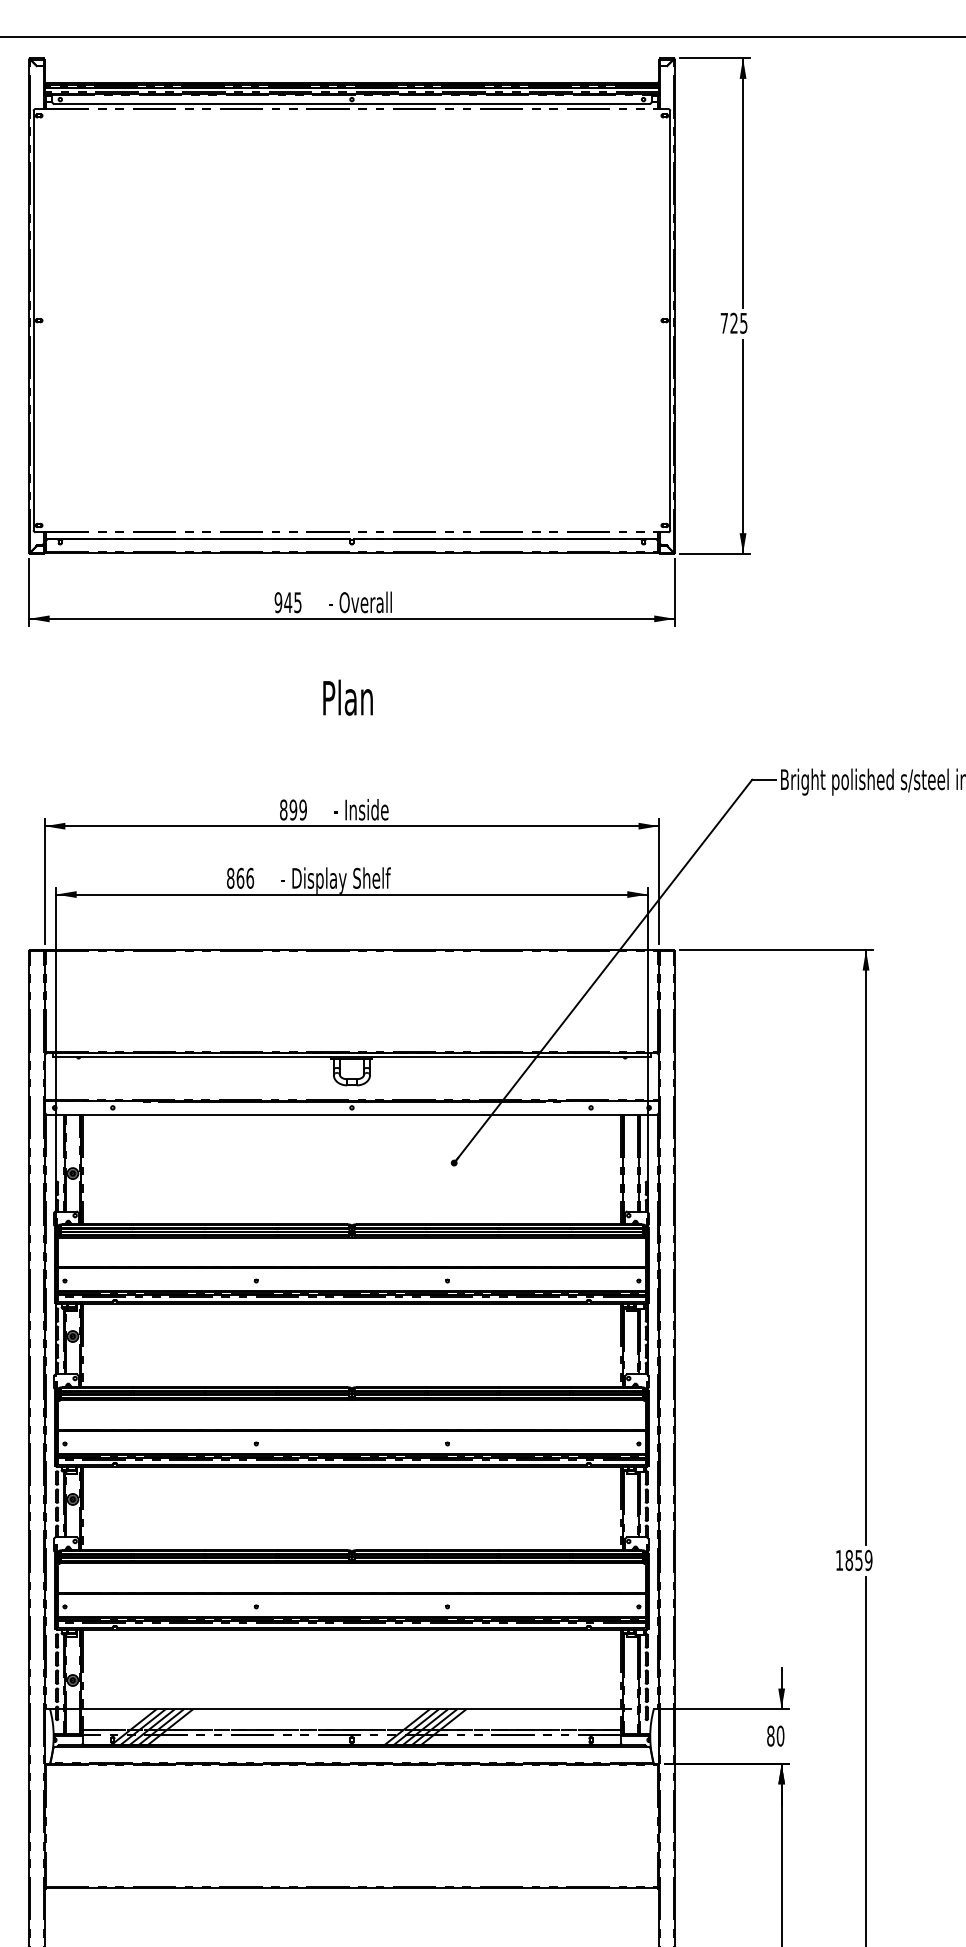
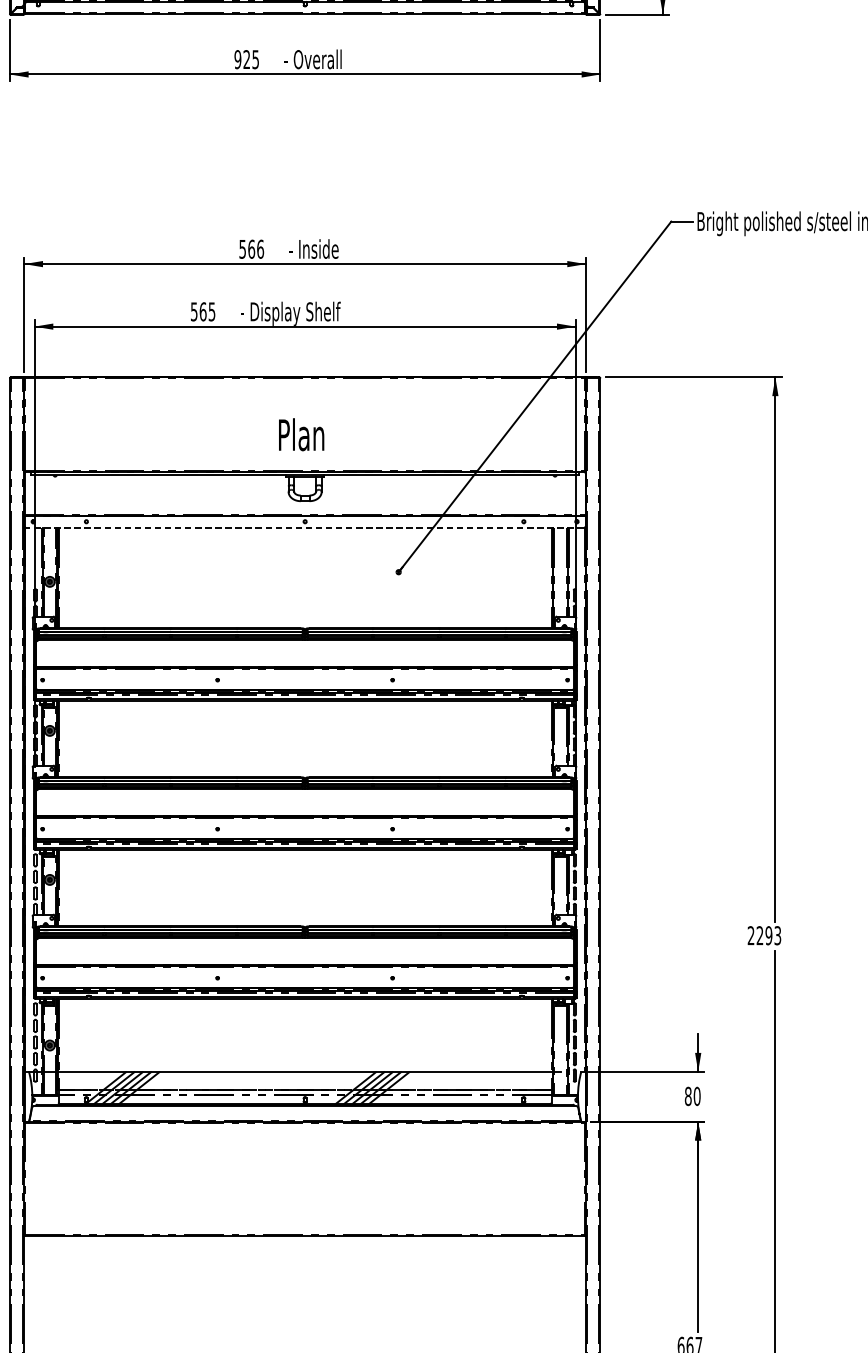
text: (288, 602) -> (247, 59), 945 -> 925
text: (347, 697) -> (301, 434), moved
text: (293, 809) -> (251, 248), 899 -> 566
text: (240, 877) -> (203, 311), 866 -> 565
line: (351, 1114) -> (304, 527), solid -> dashed
text: (853, 1559) -> (763, 934), 1859 -> 2293

